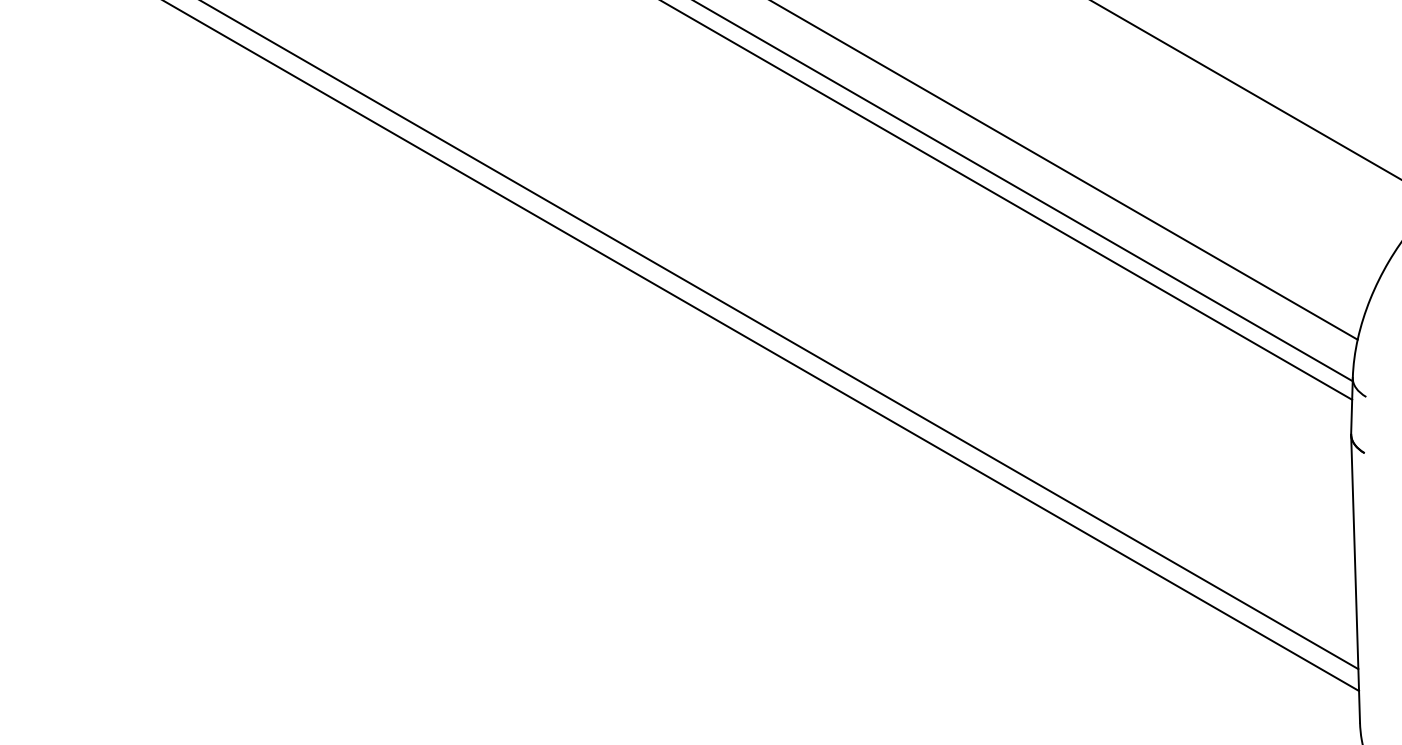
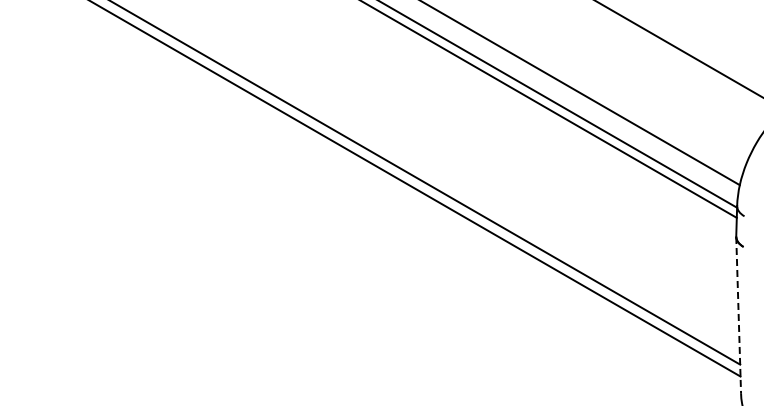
line: (1355, 578) -> (738, 315), solid -> dashed

